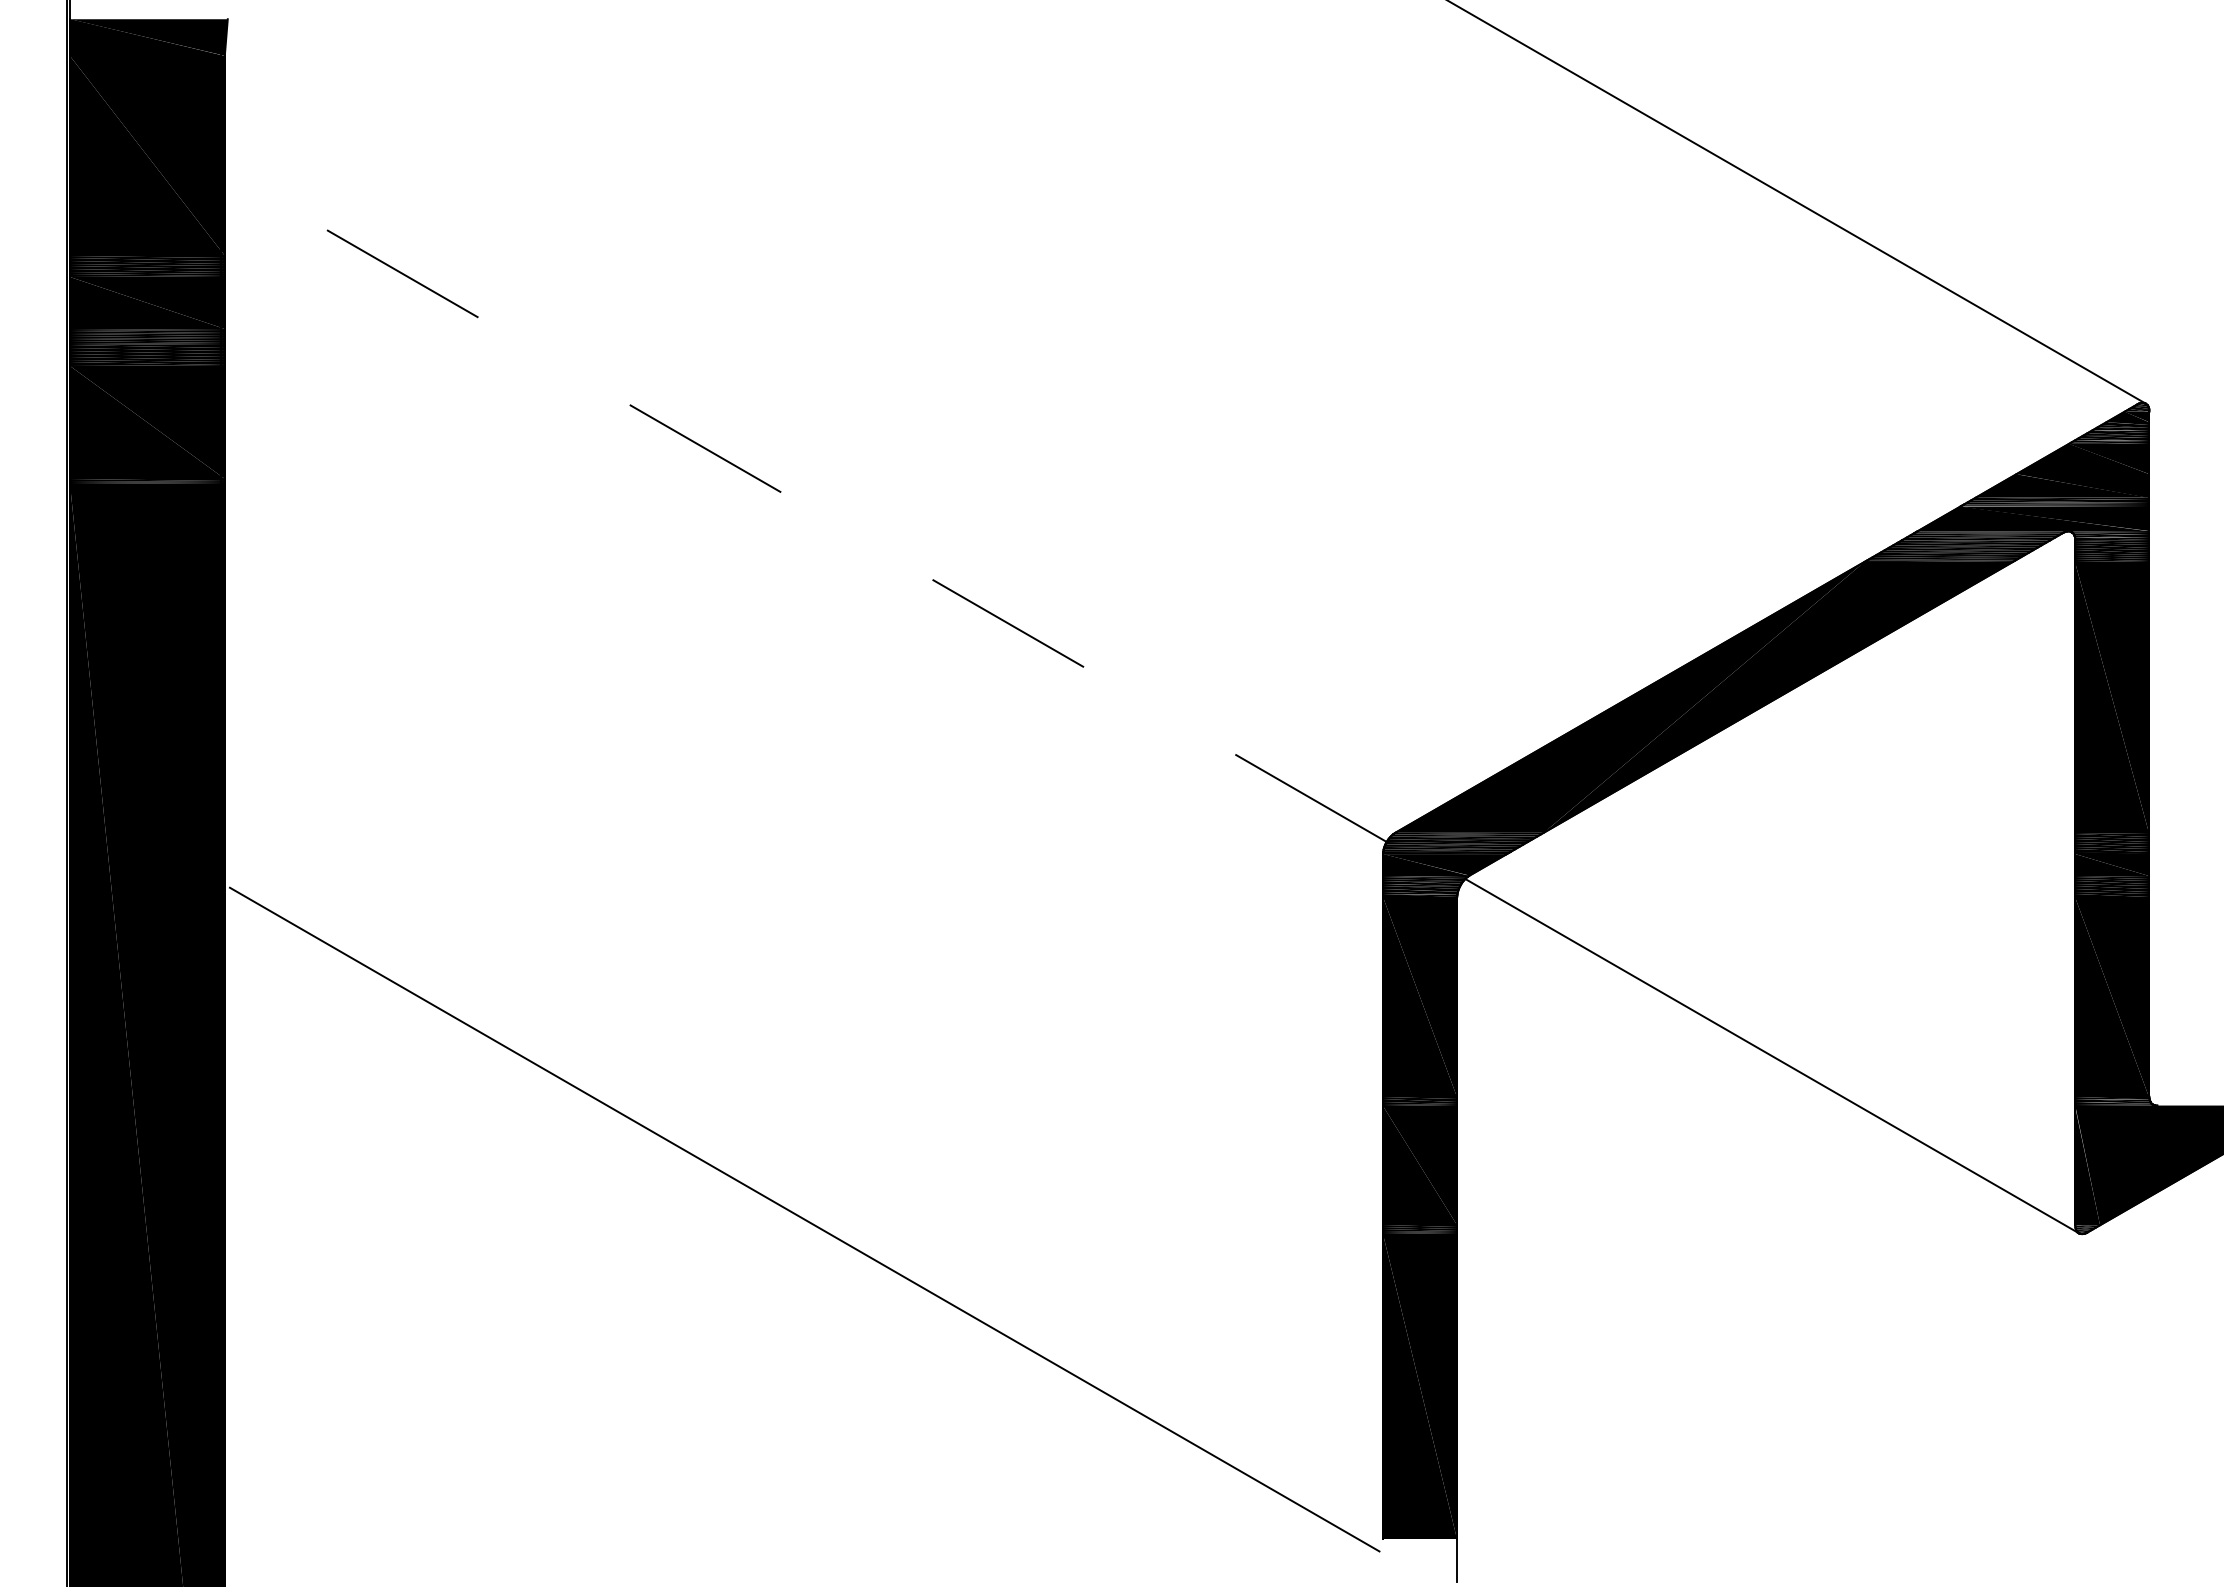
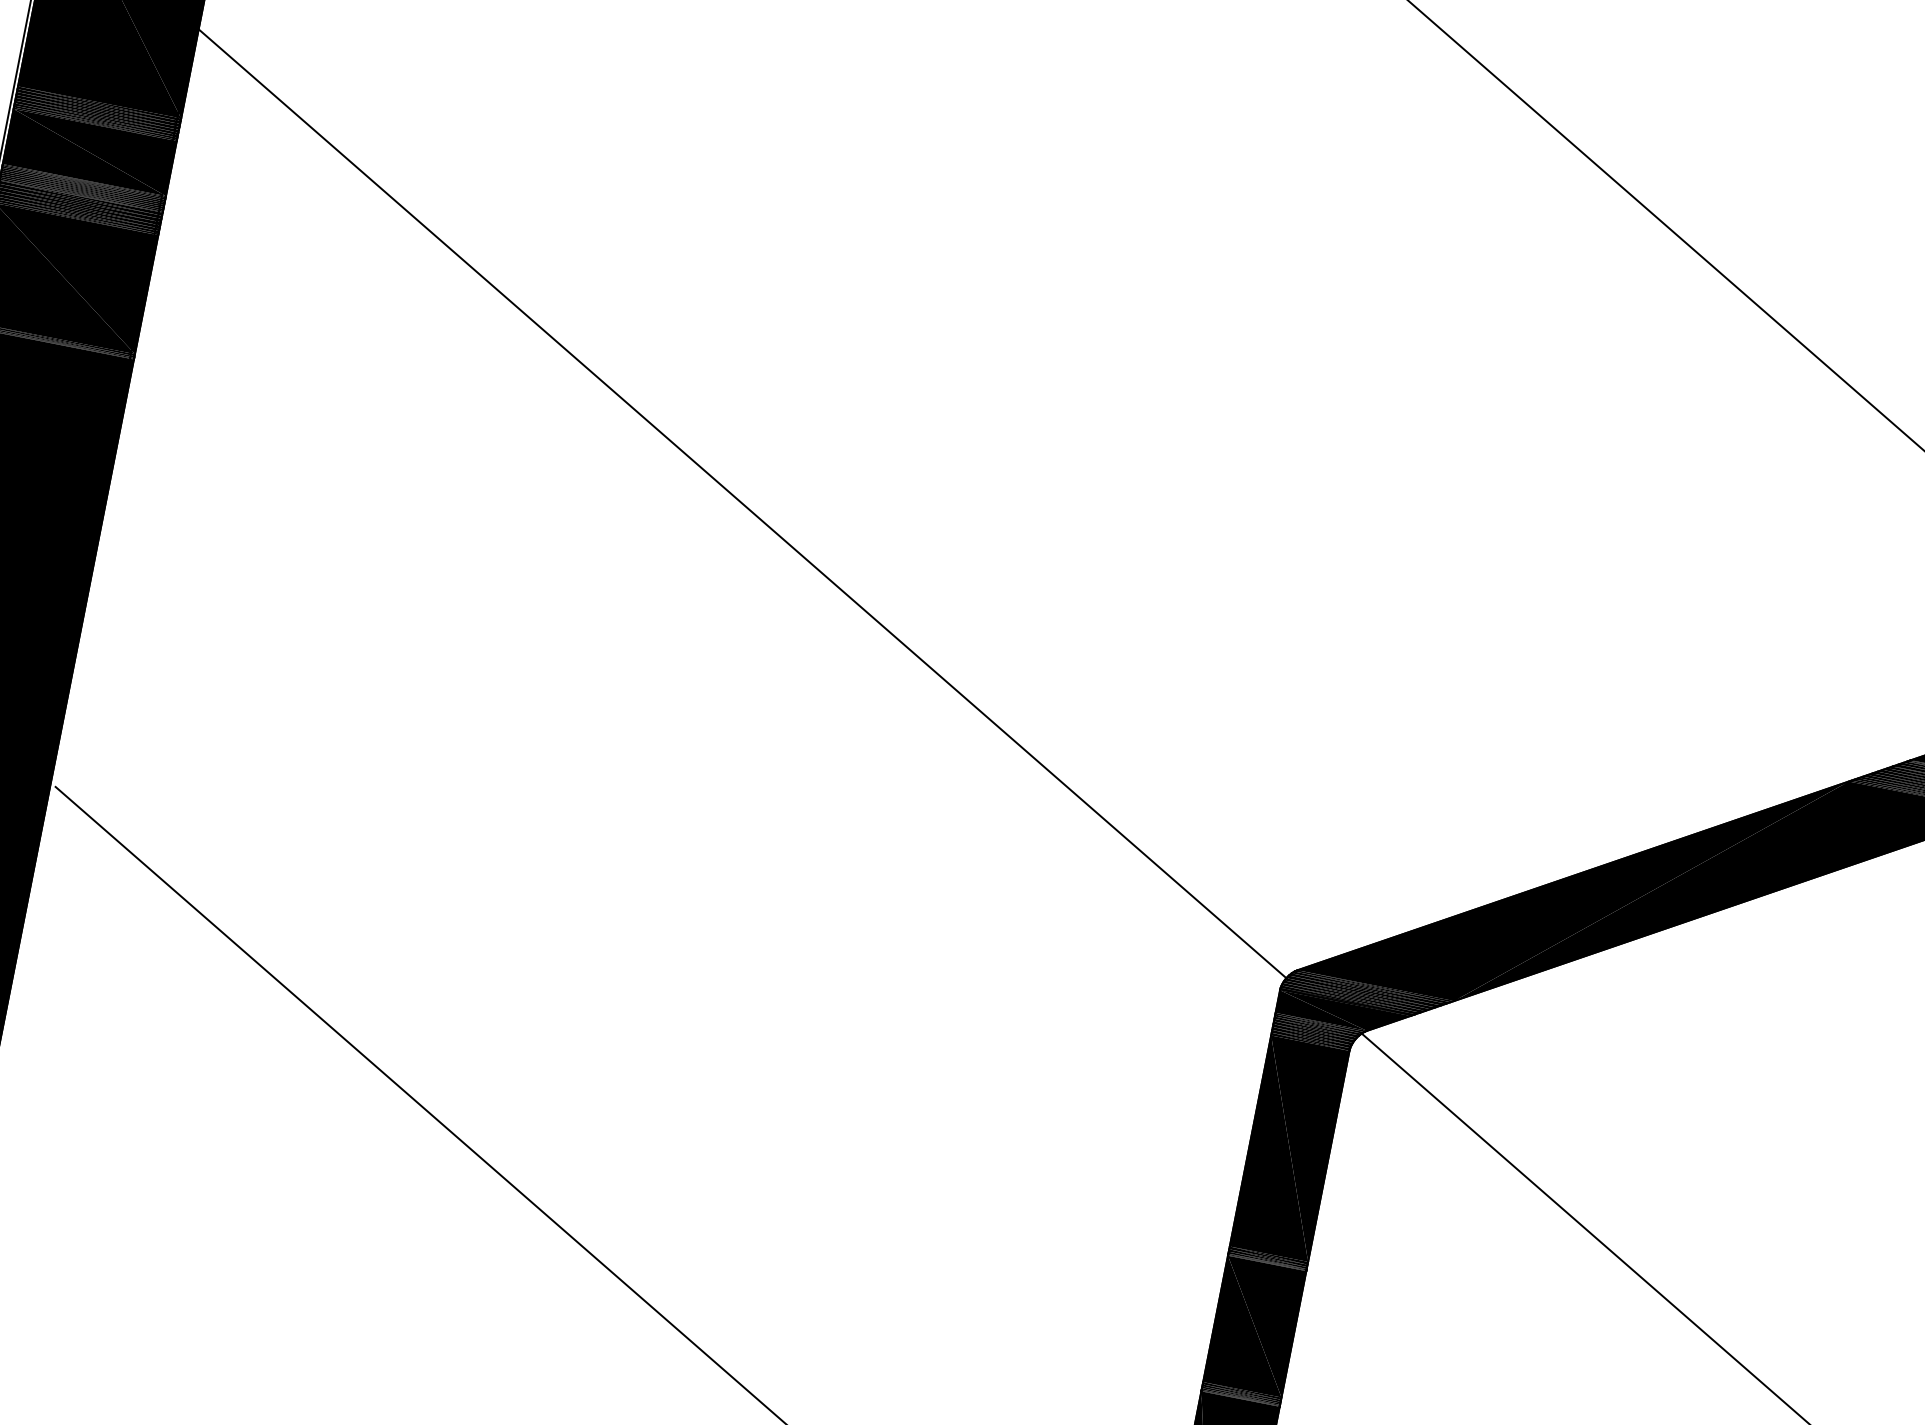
line: (799, 503) -> (736, 499), dashed -> solid

